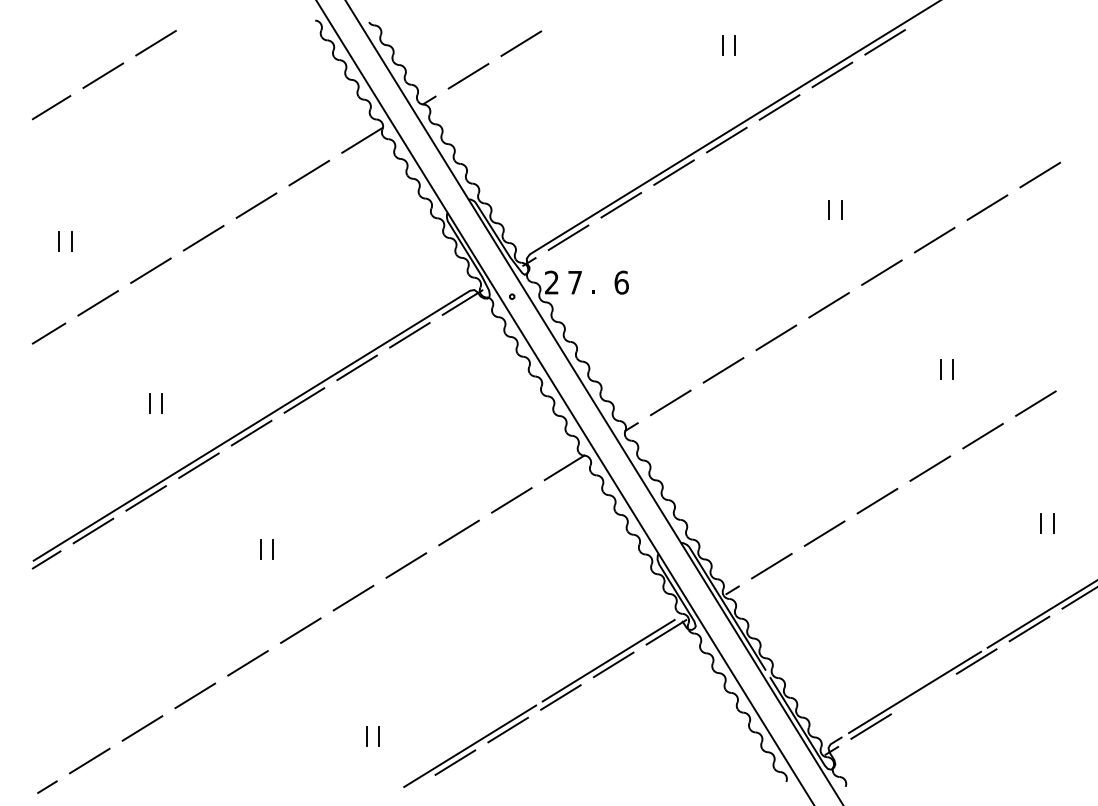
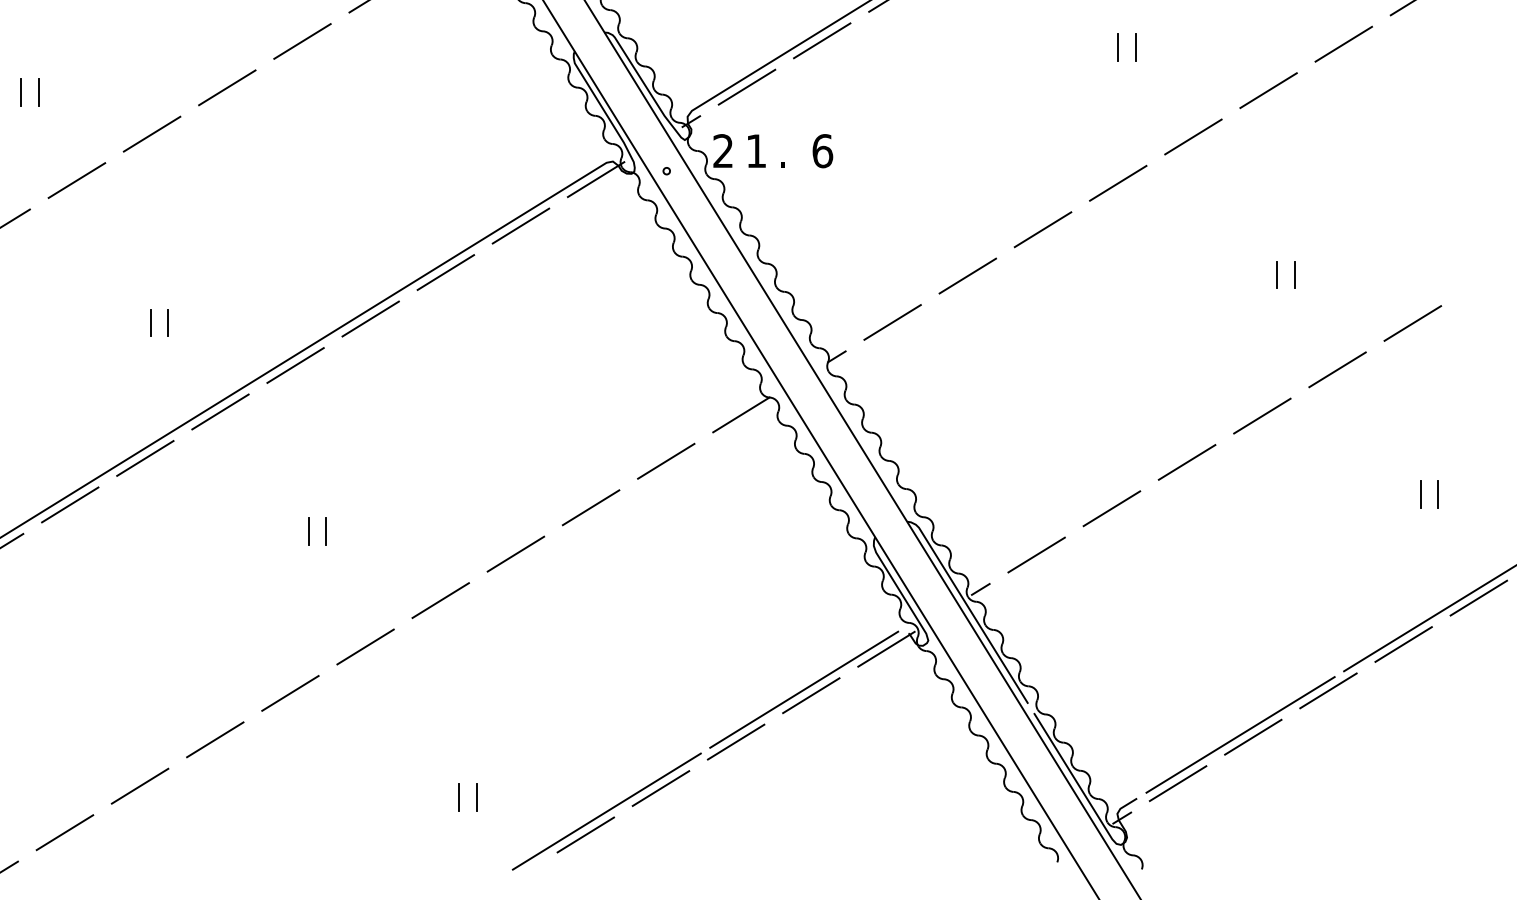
text: (574, 282) -> (755, 150), 7 -> 1
line: (923, 693) -> (1252, 736), added

